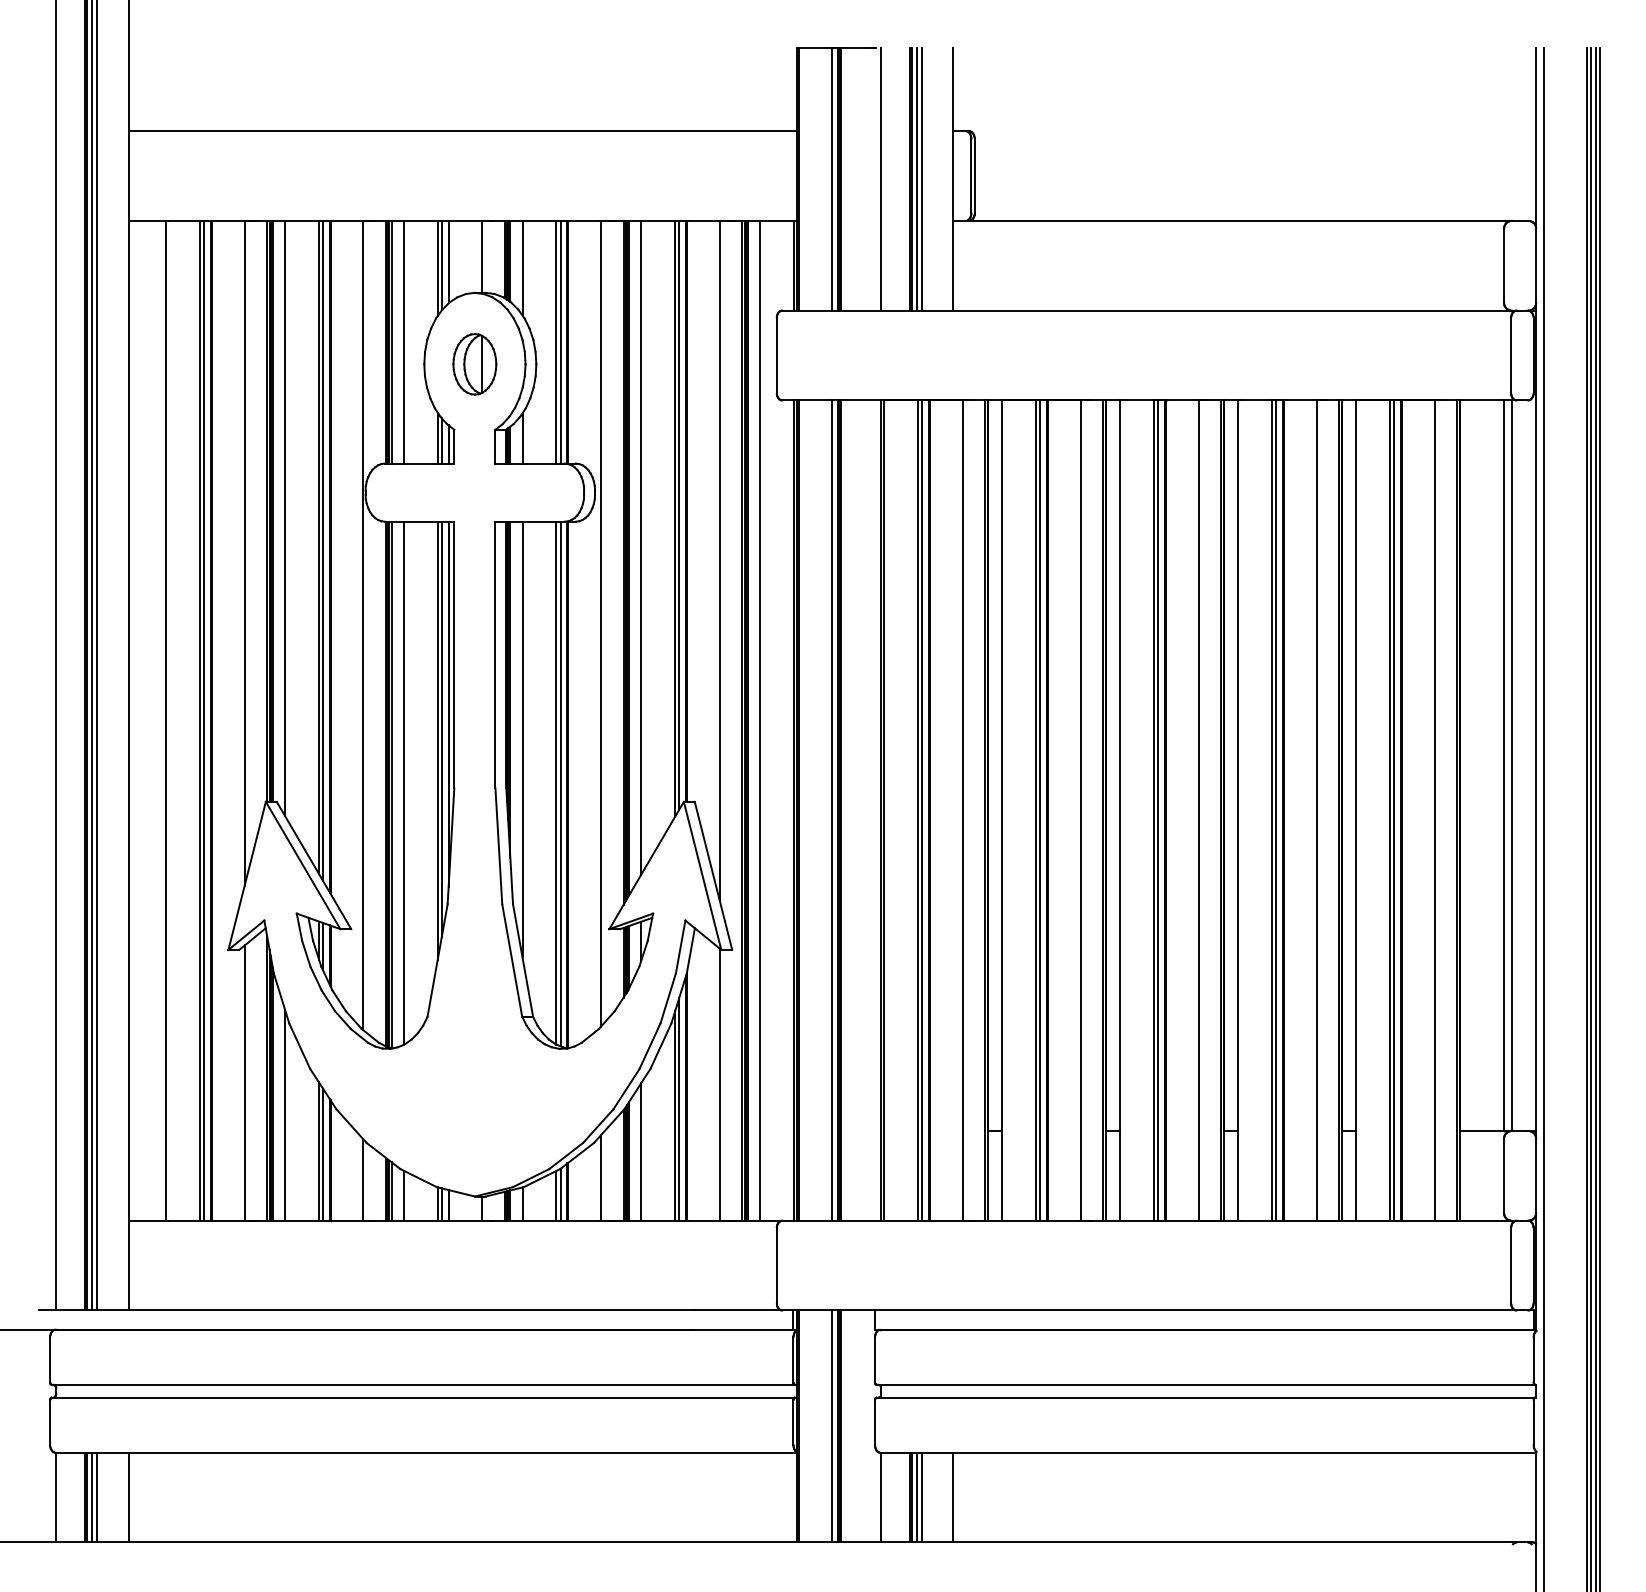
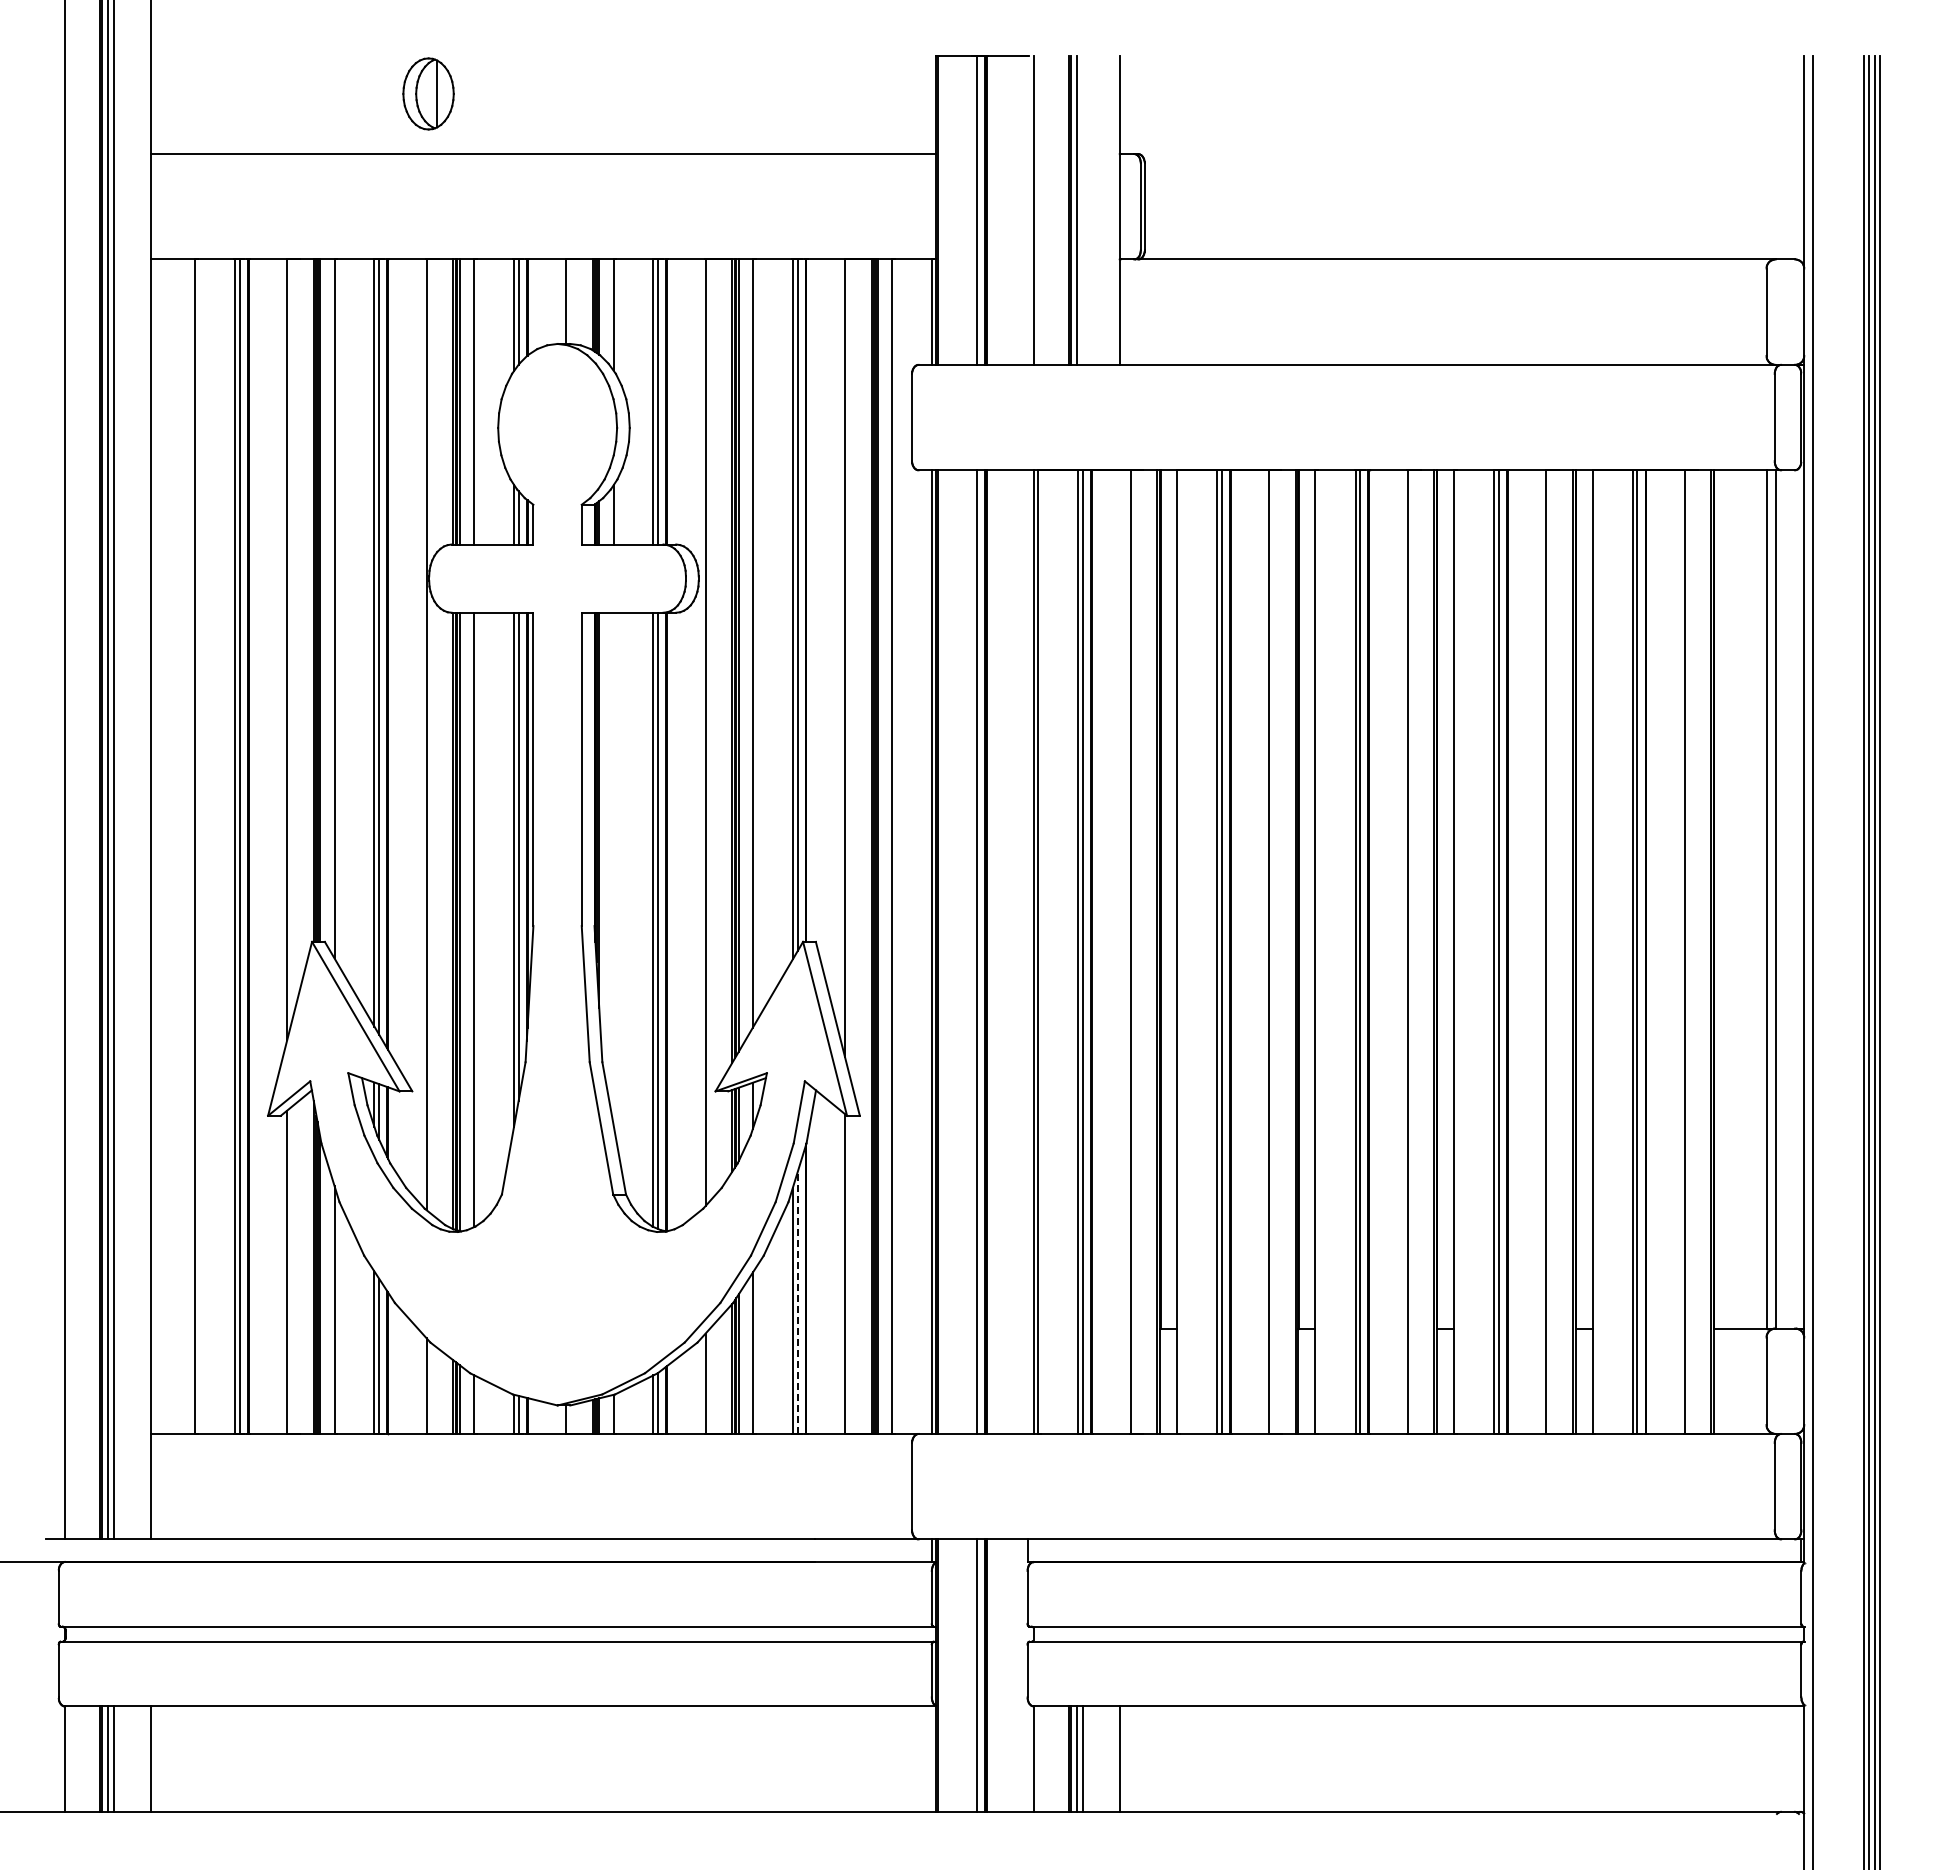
line: (922, 179) -> (1083, 210), removed
part: (474, 363) -> (428, 93), moved
line: (522, 739) -> (613, 868), removed
line: (679, 1109) -> (797, 1303), solid -> dashed

